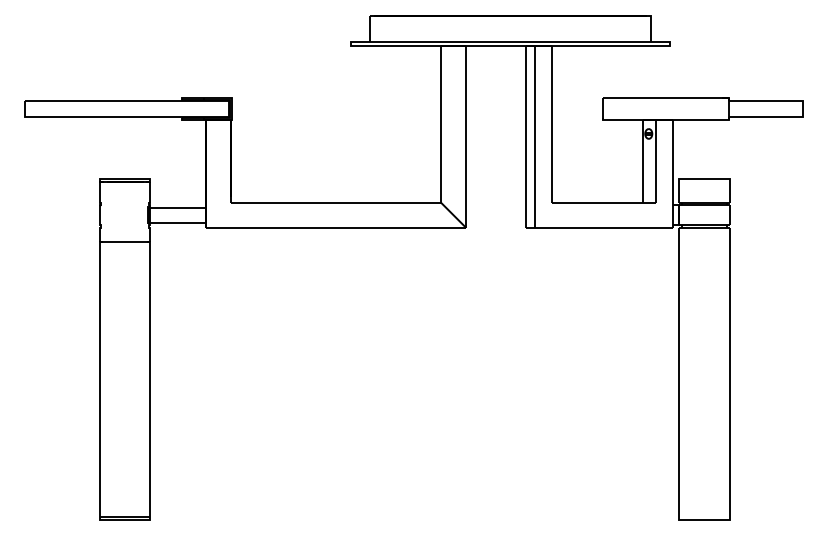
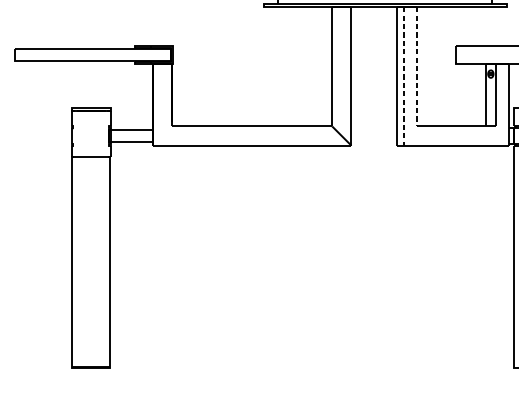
line: (551, 124) -> (416, 66), solid -> dashed
line: (534, 136) -> (403, 76), solid -> dashed

